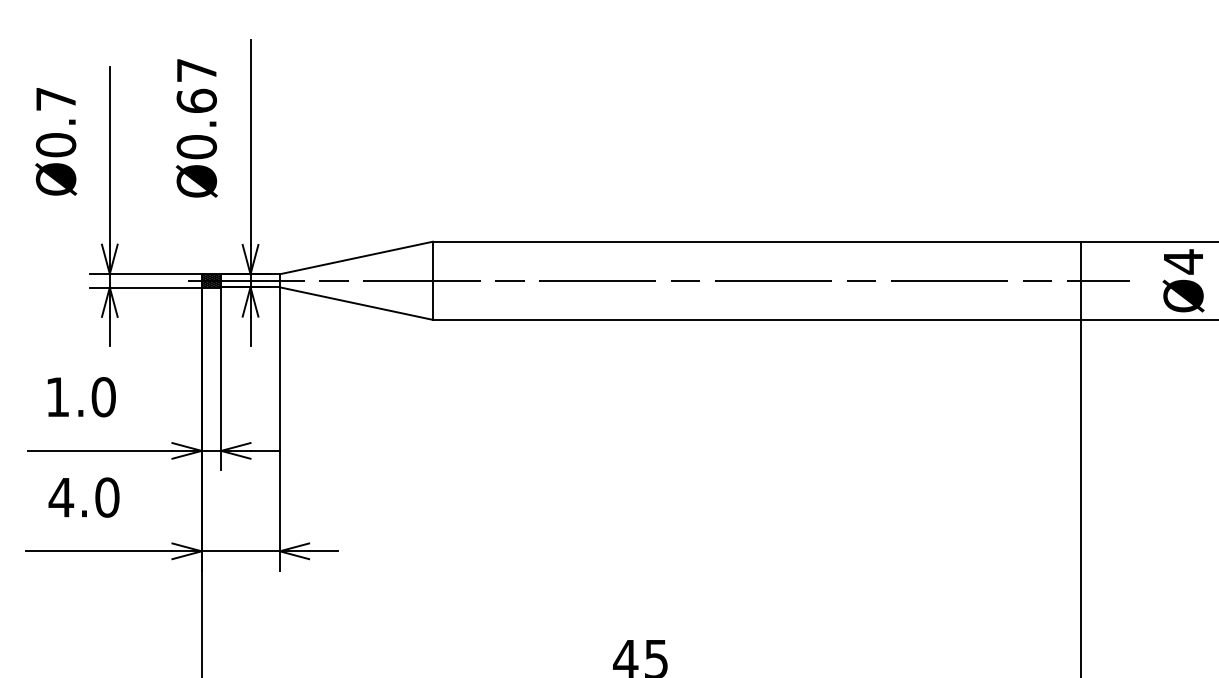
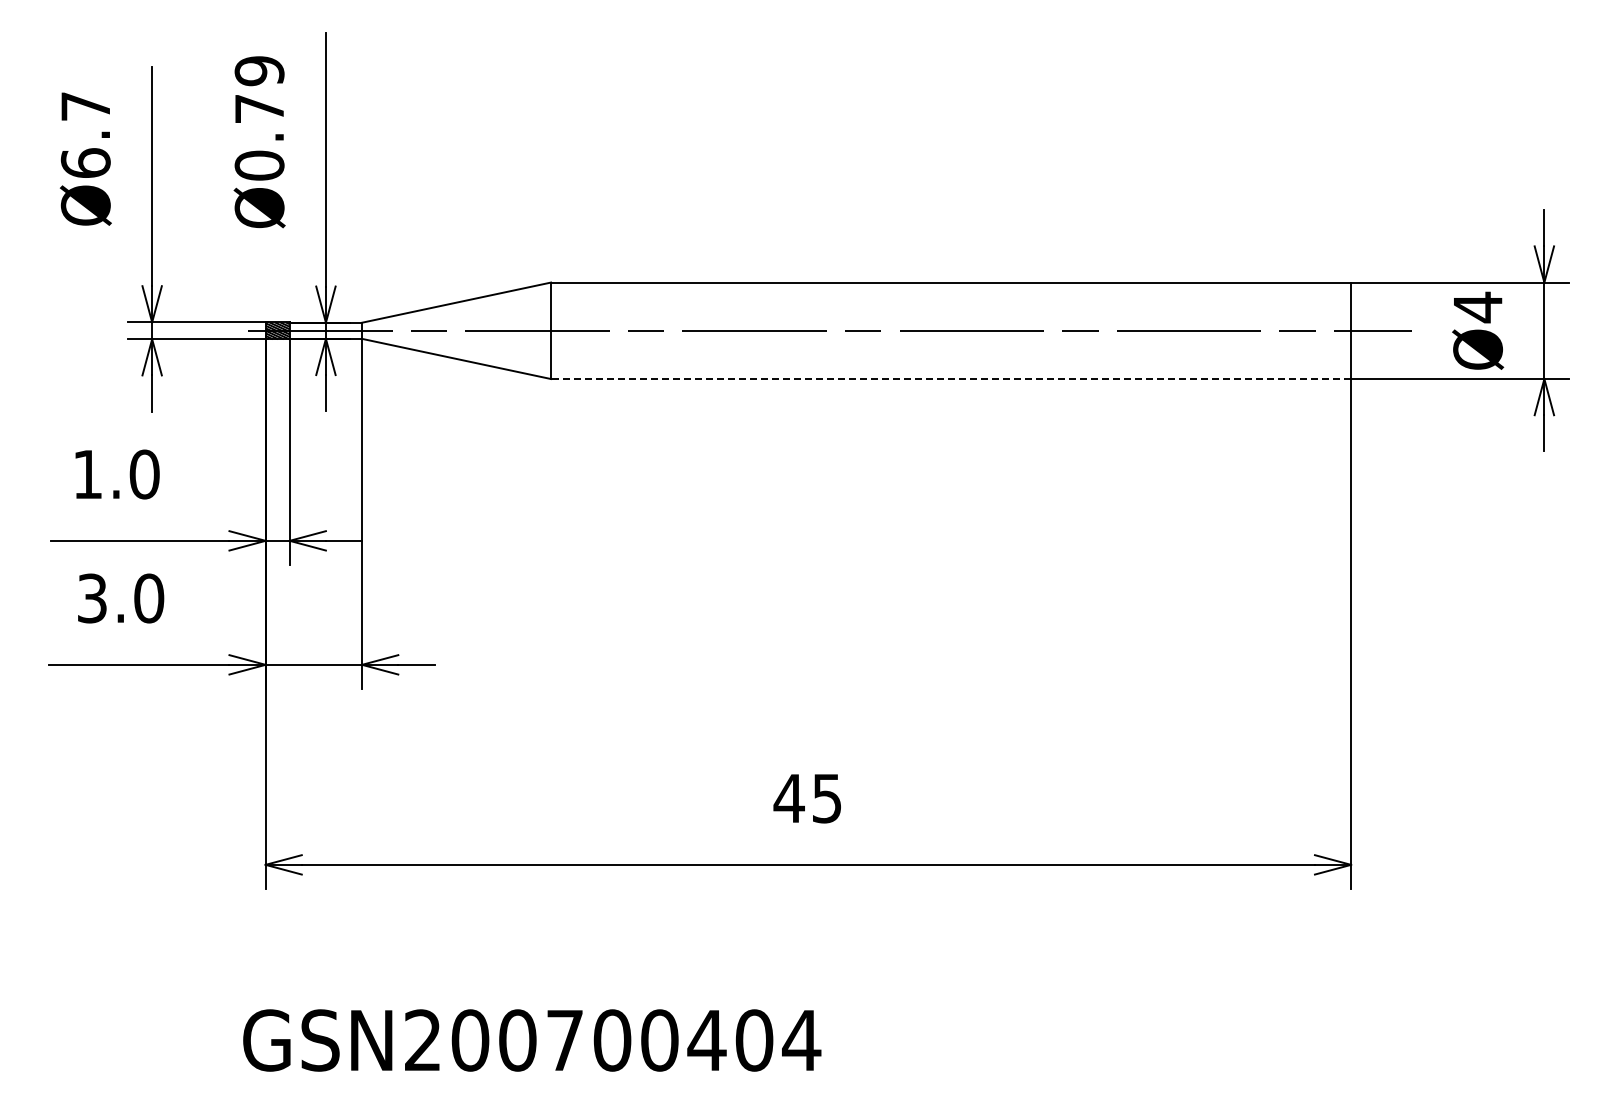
text: (196, 85) -> (259, 89), Ø0.67 -> Ø0.79
text: (55, 145) -> (85, 163), Ø0.7 -> Ø6.7
line: (756, 320) -> (950, 379), solid -> dashed
text: (61, 497) -> (92, 598), 4.0 -> 3.0

